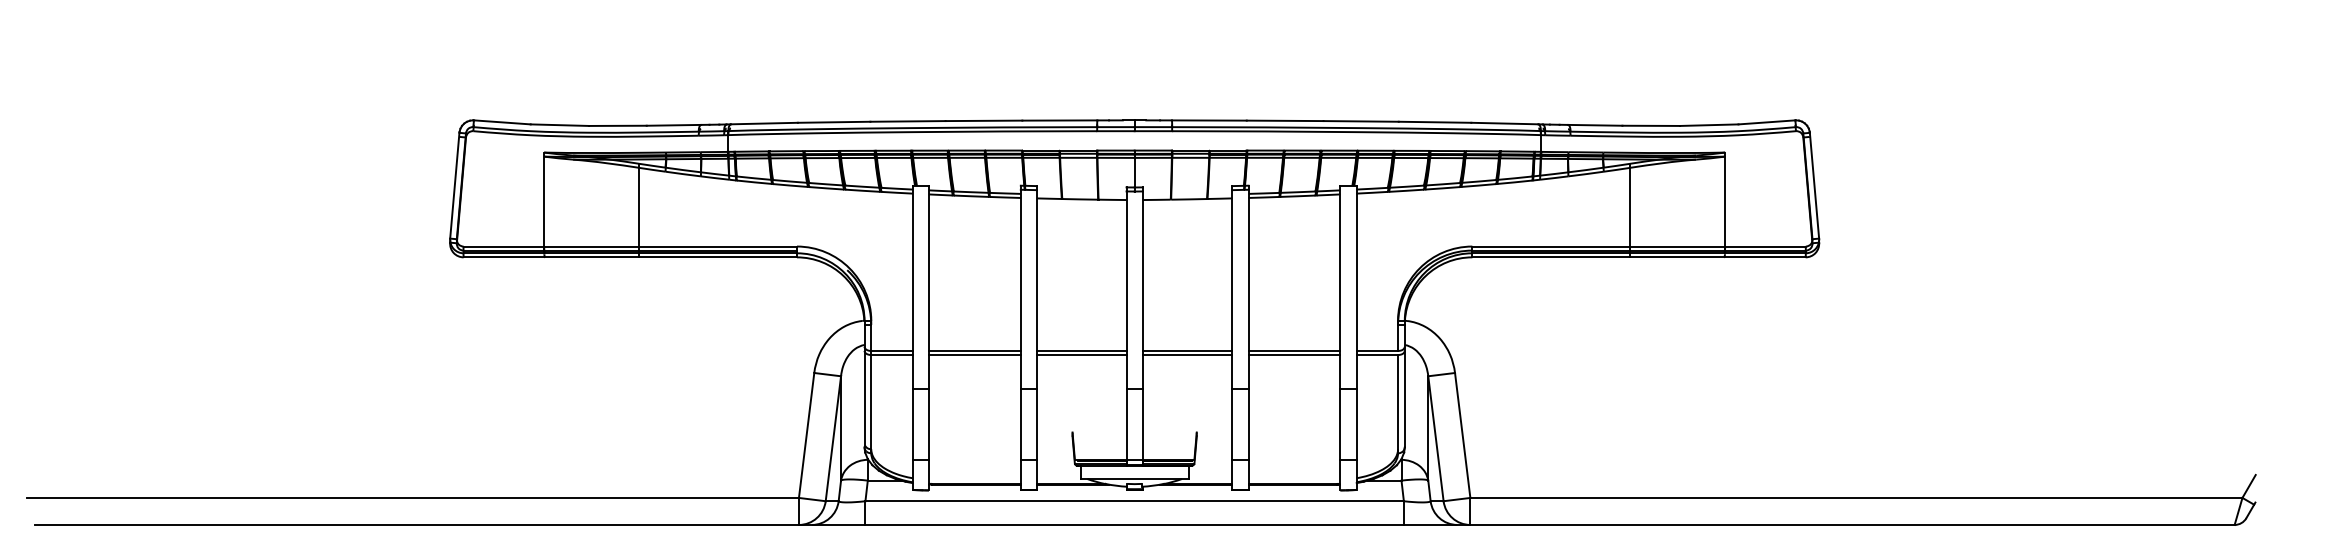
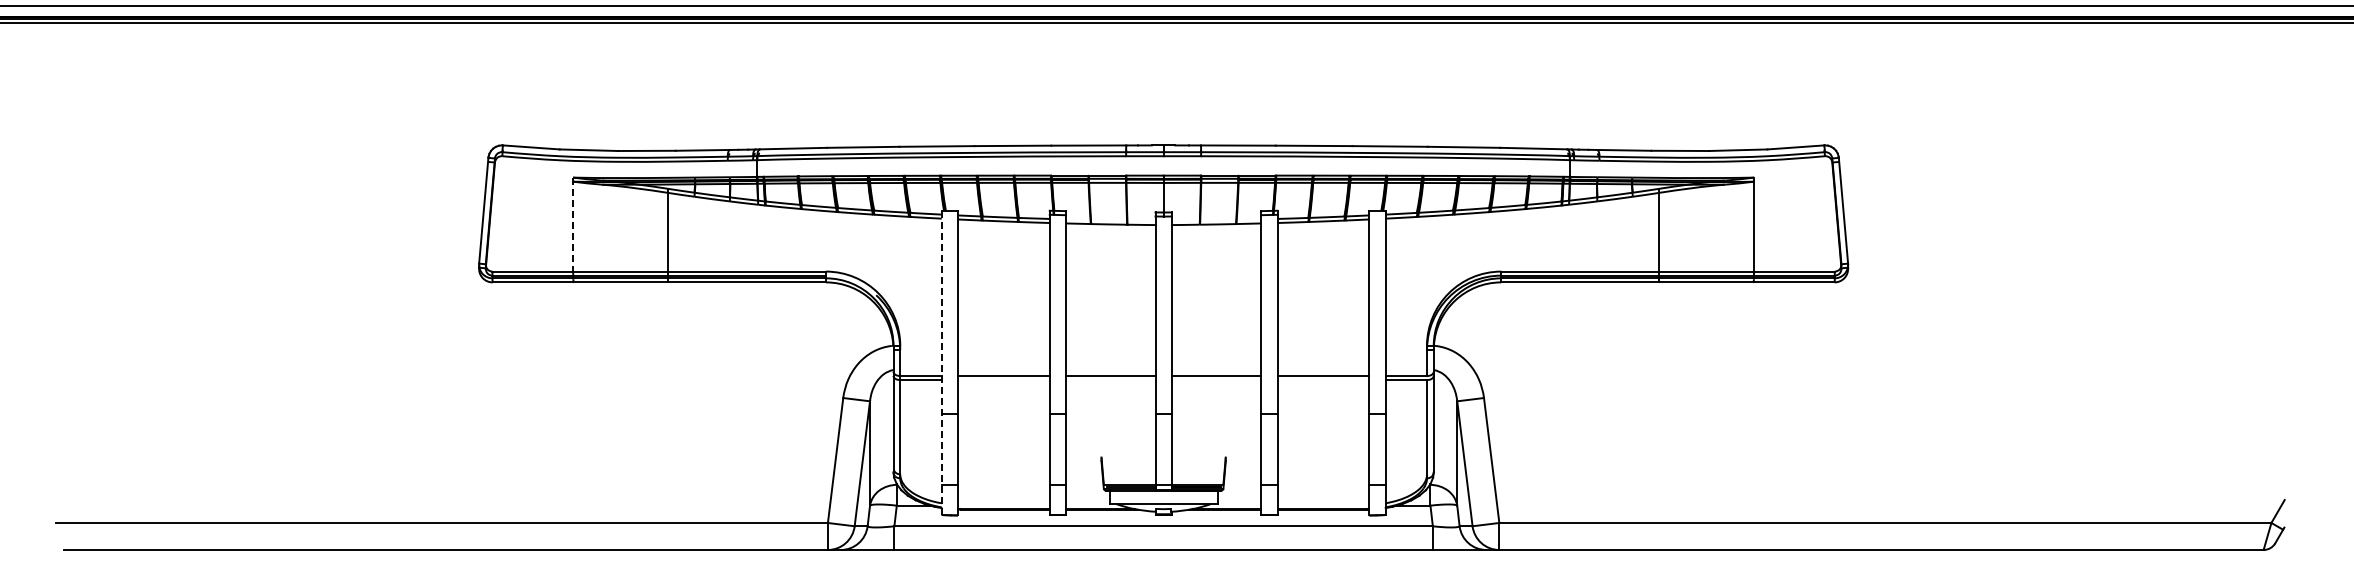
line: (544, 202) -> (573, 227), solid -> dashed
line: (912, 337) -> (941, 362), solid -> dashed
line: (974, 355) -> (1003, 380), removed
line: (1081, 355) -> (1110, 380), removed
line: (1187, 355) -> (1216, 380), removed
line: (1294, 355) -> (1323, 380), removed

